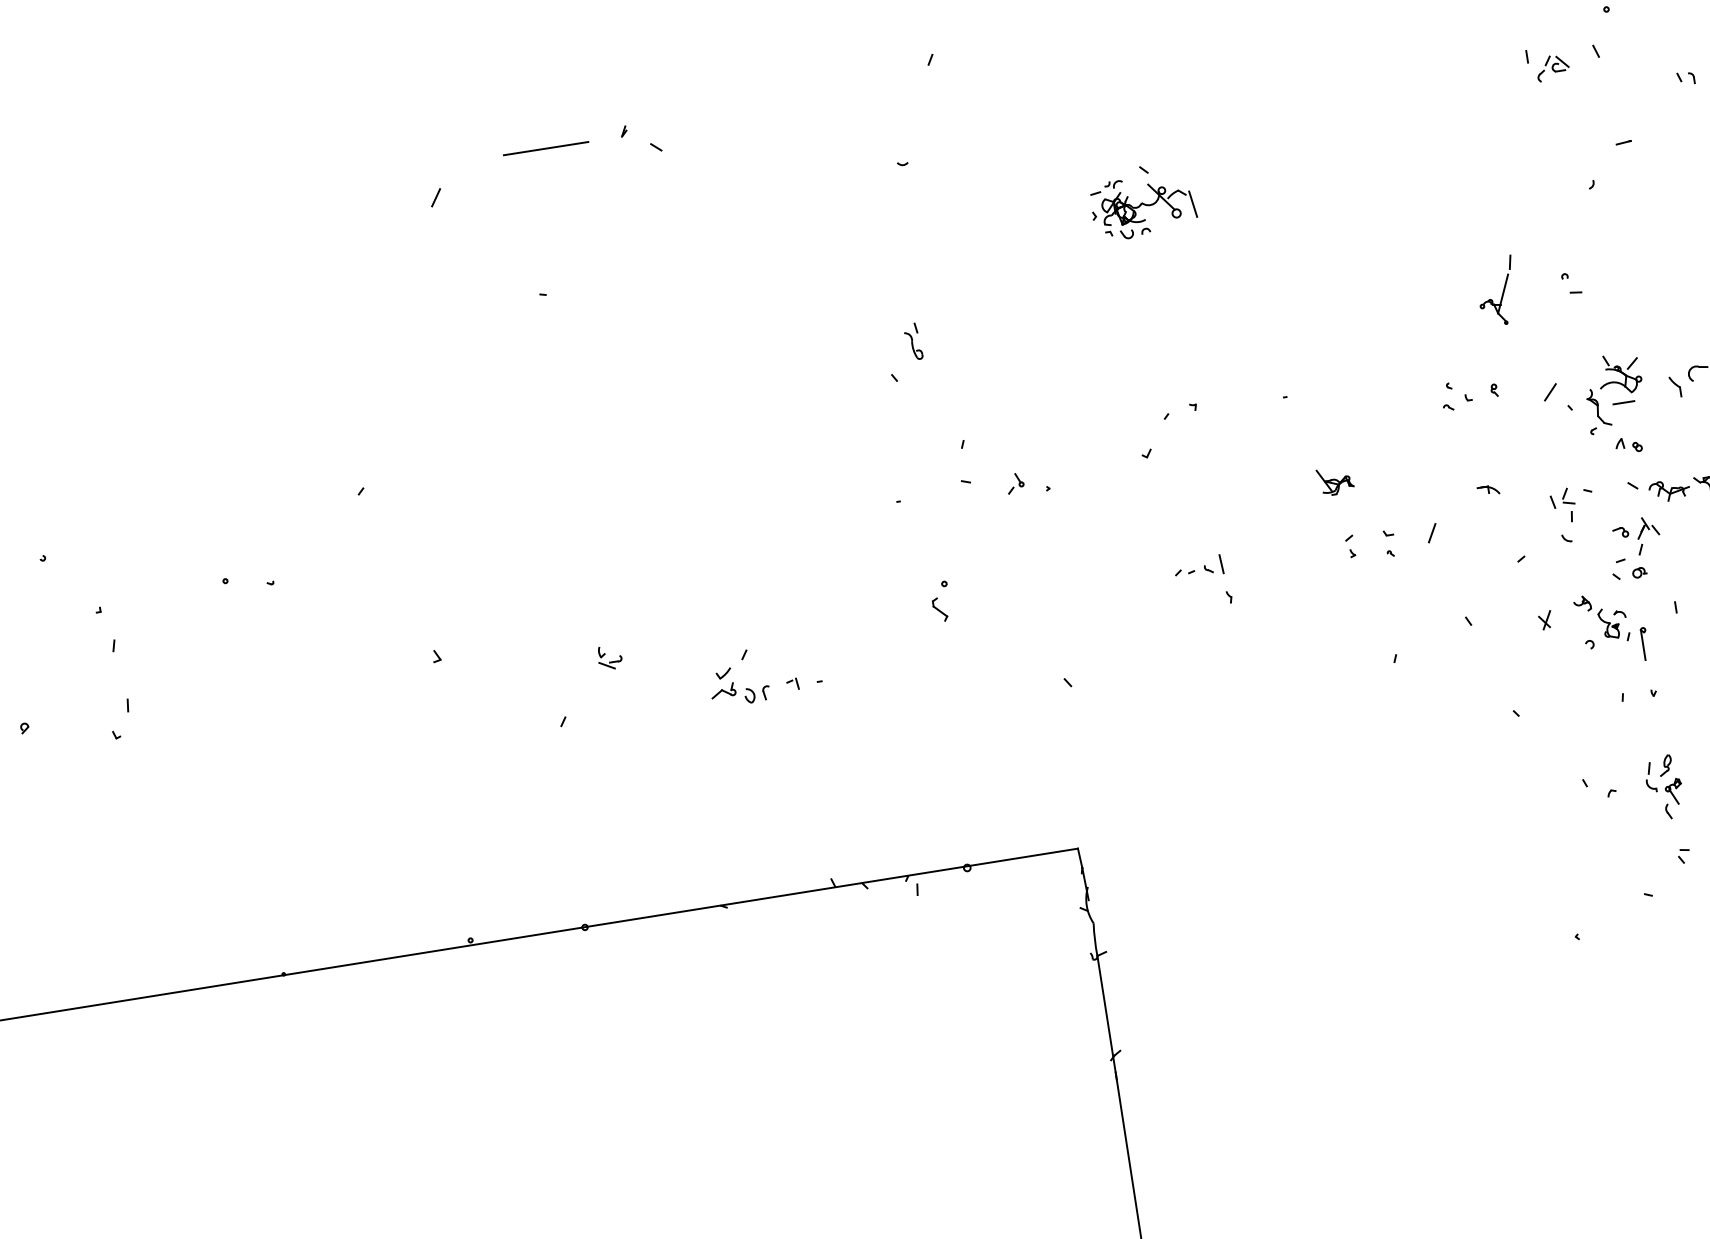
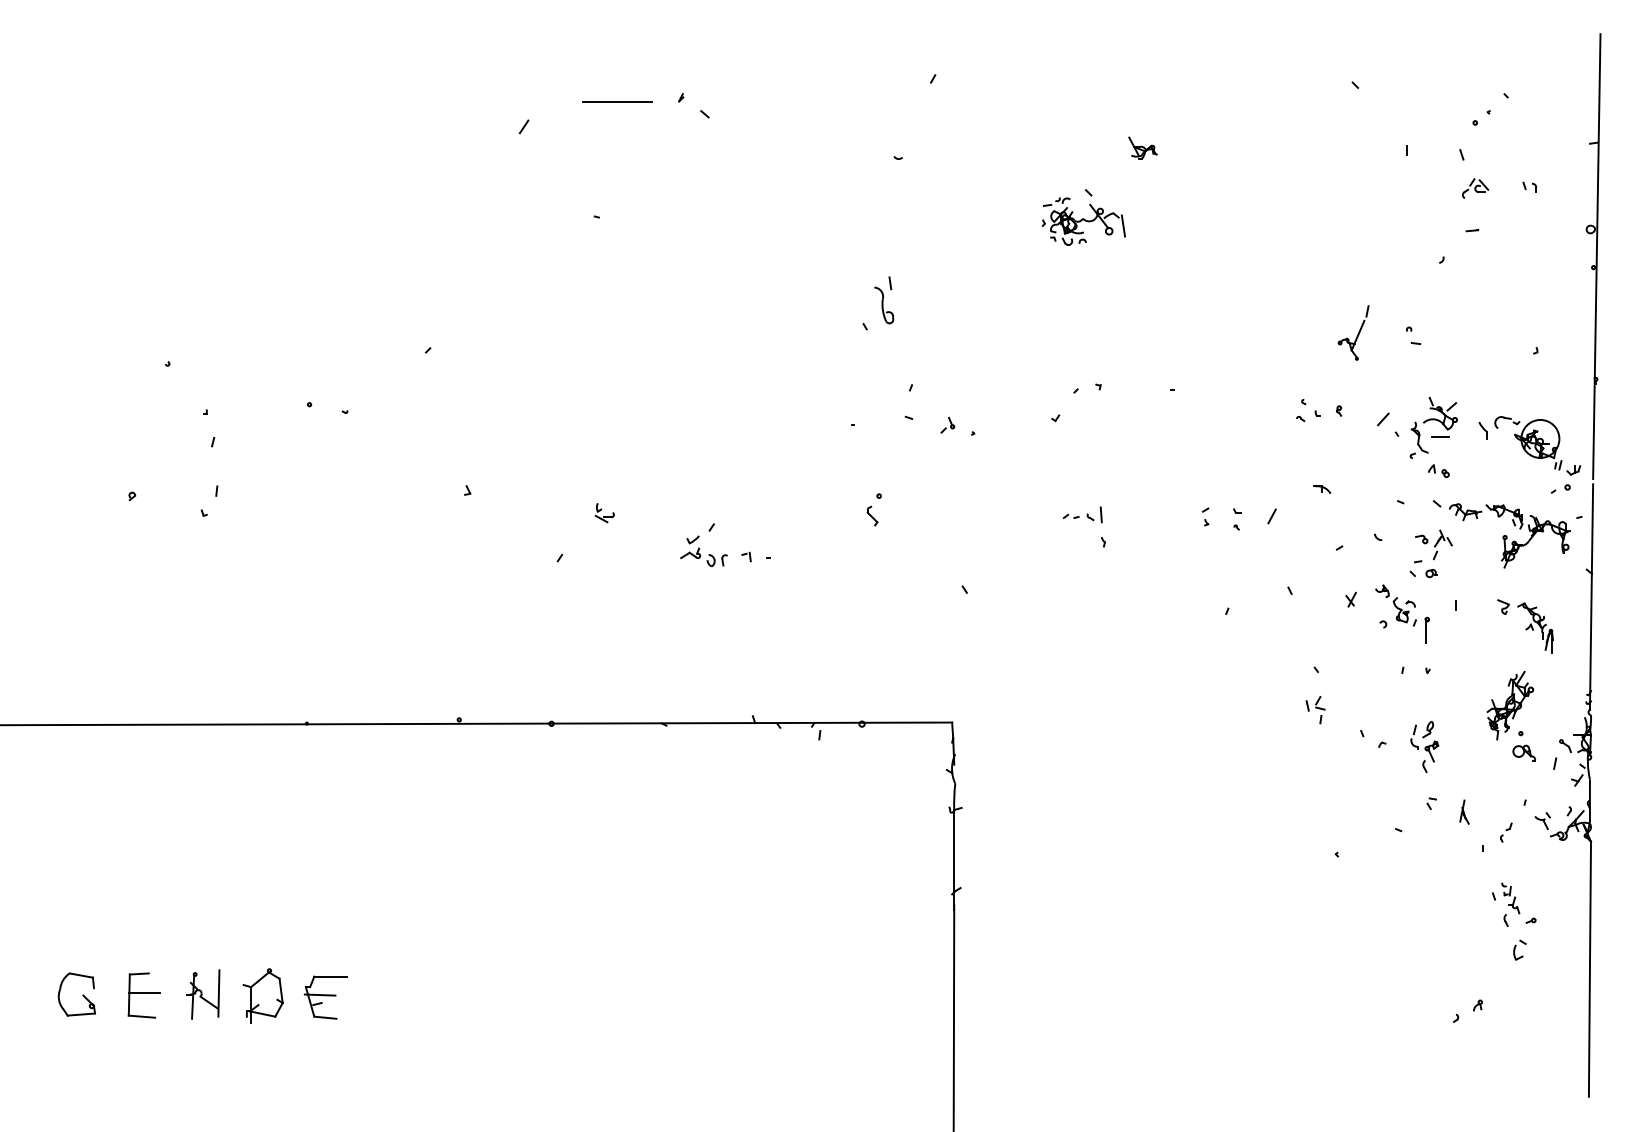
part: (1552, 67) -> (1475, 188), moved
part: (913, 342) -> (884, 300), size x1.6
part: (1334, 480) -> (1142, 147), moved
part: (1563, 506) -> (1315, 710), moved

